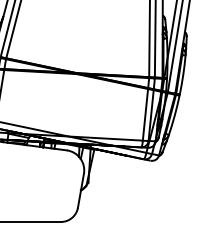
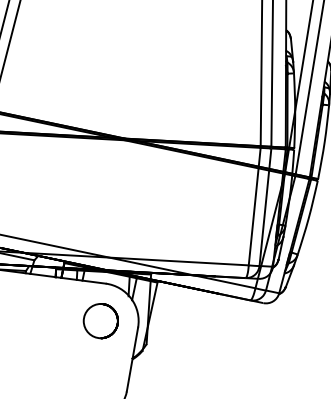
circle: (64, 170) -> (101, 321), added

